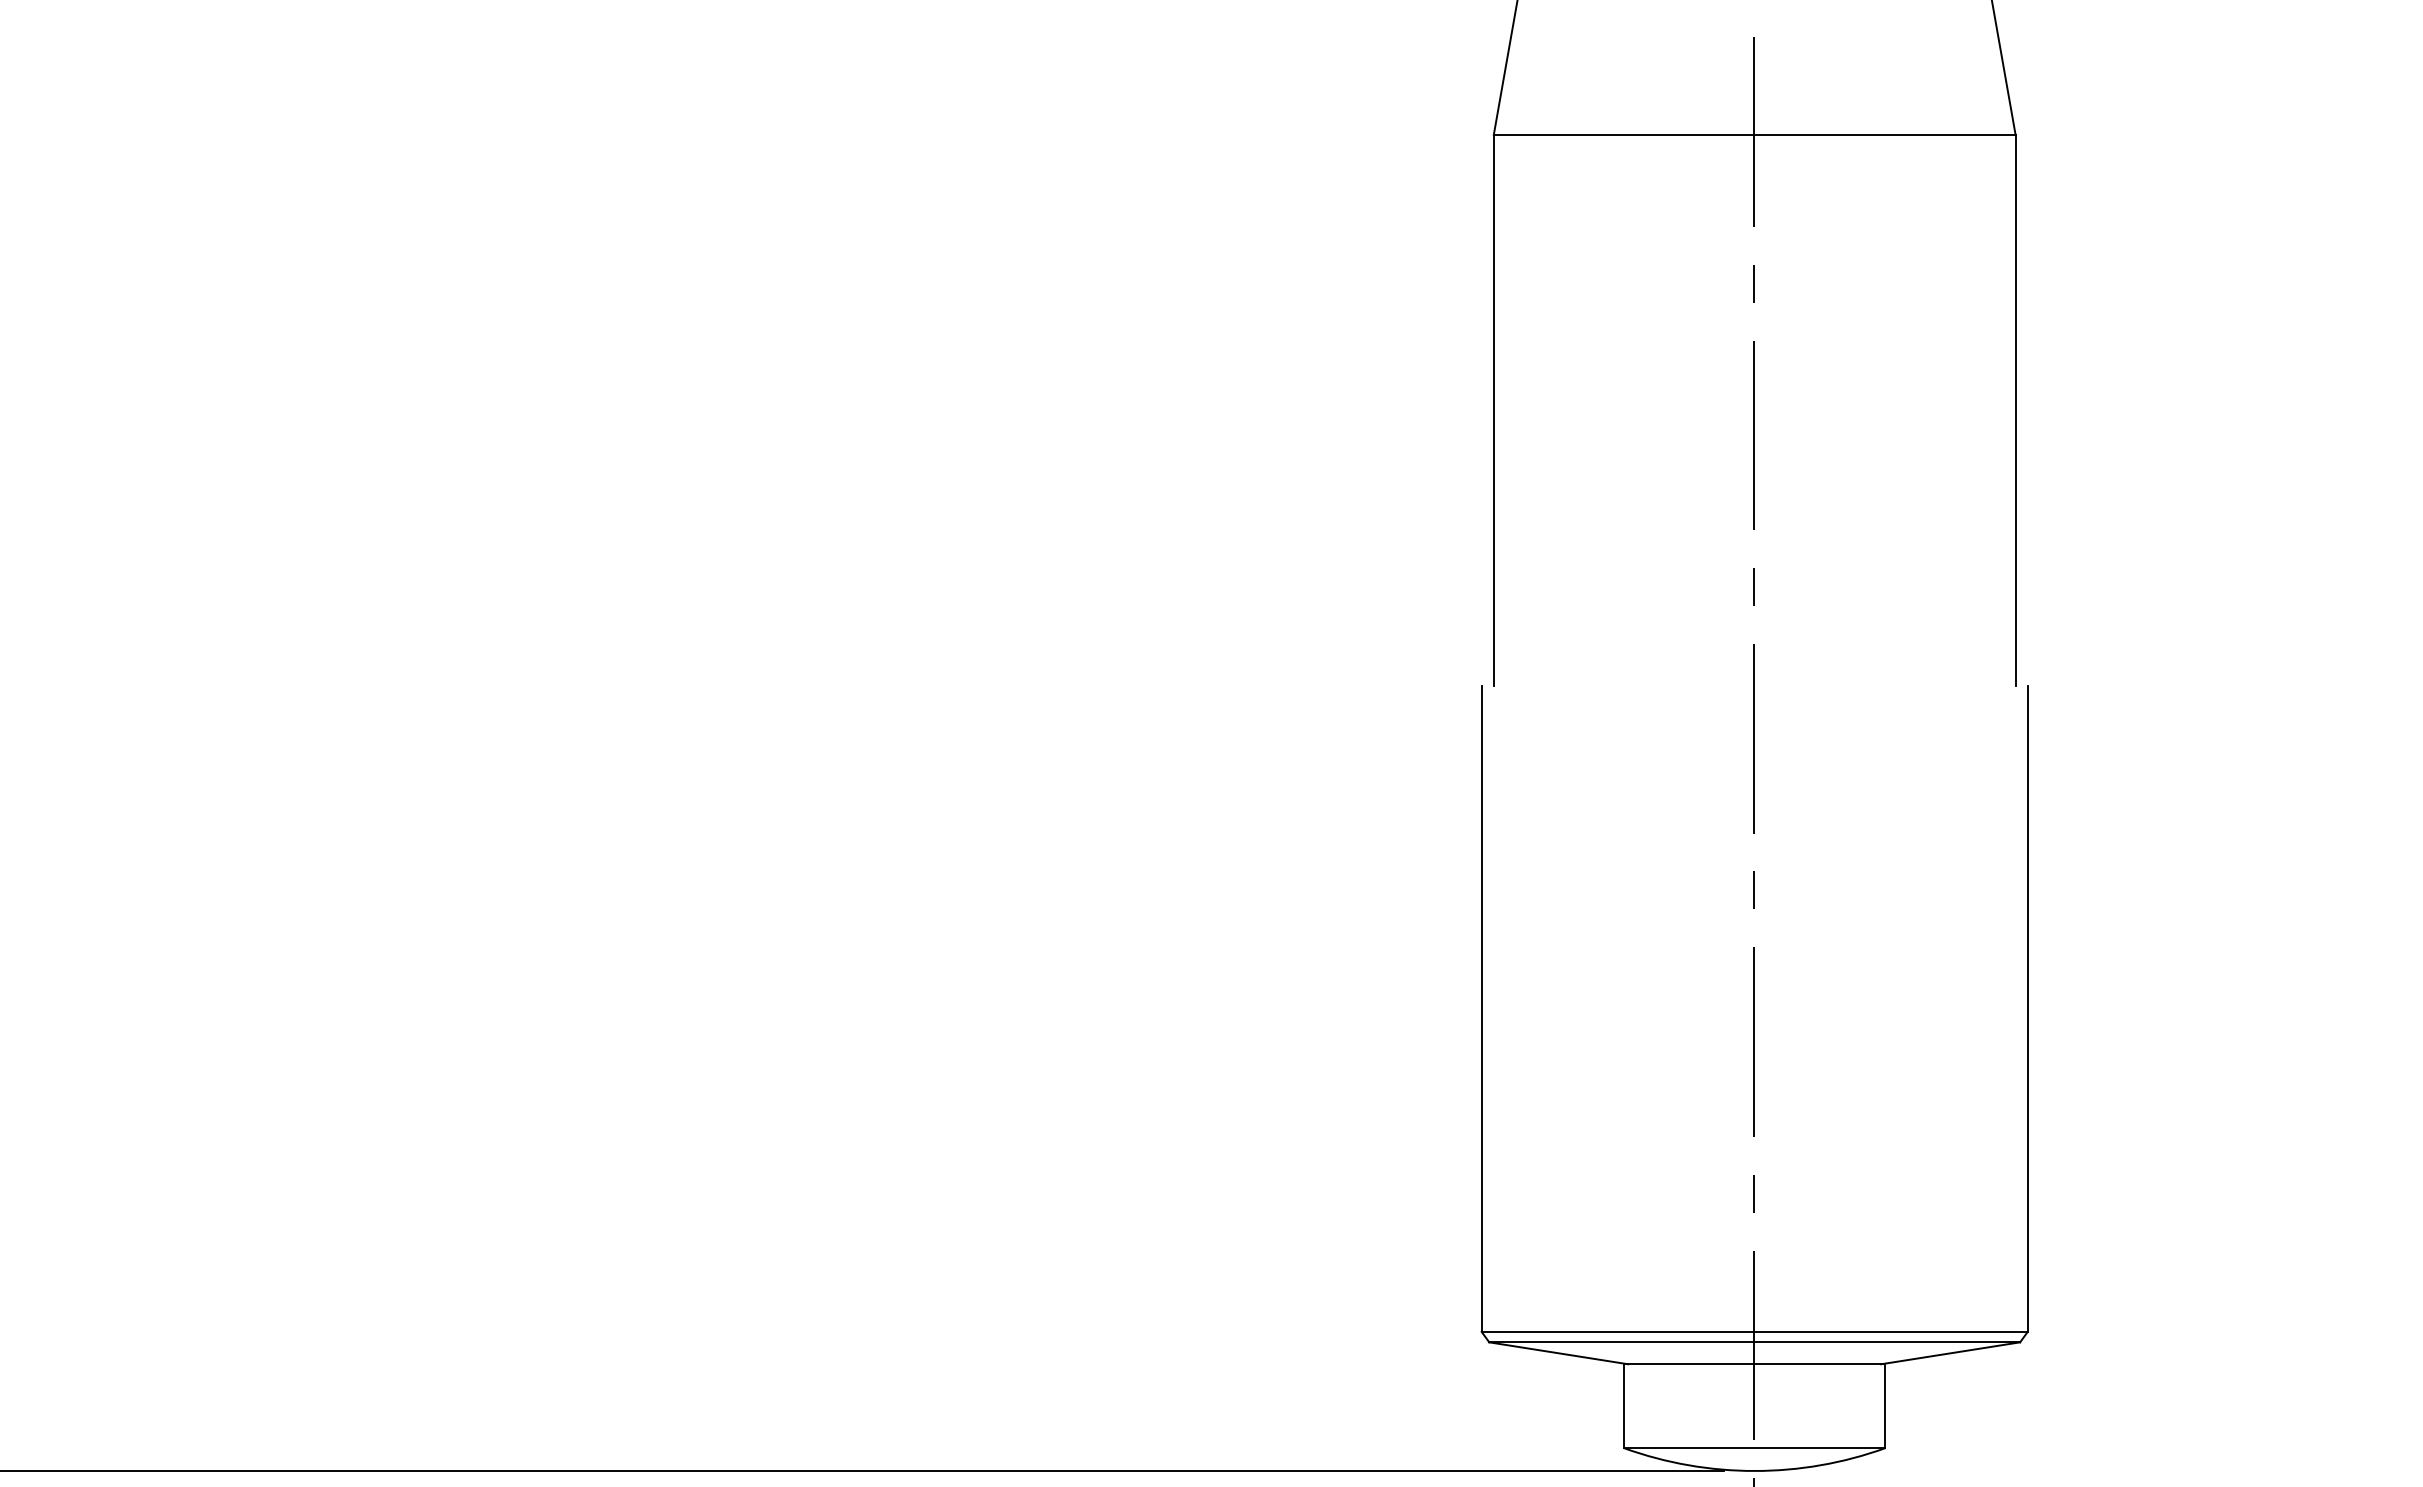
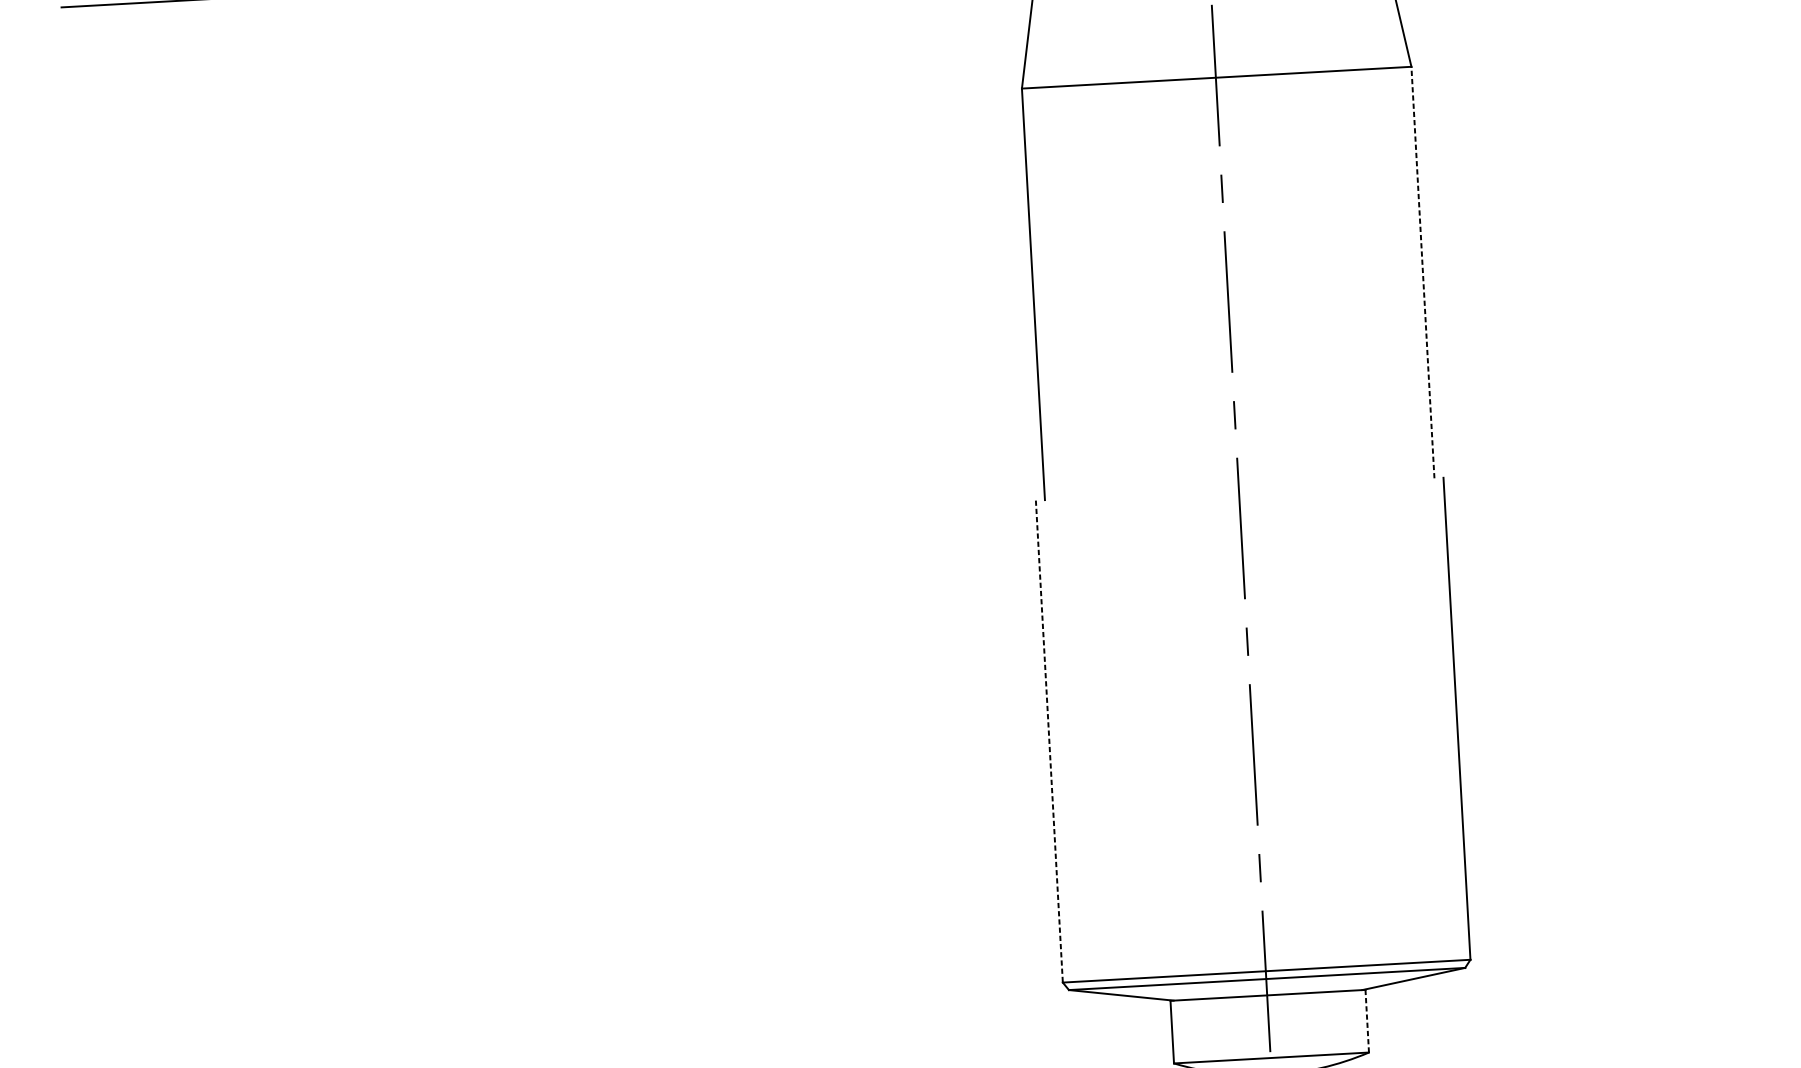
line: (2015, 410) -> (1422, 272), solid -> dashed
line: (1481, 1009) -> (1049, 741), solid -> dashed
line: (1885, 1406) -> (1367, 1021), solid -> dashed

